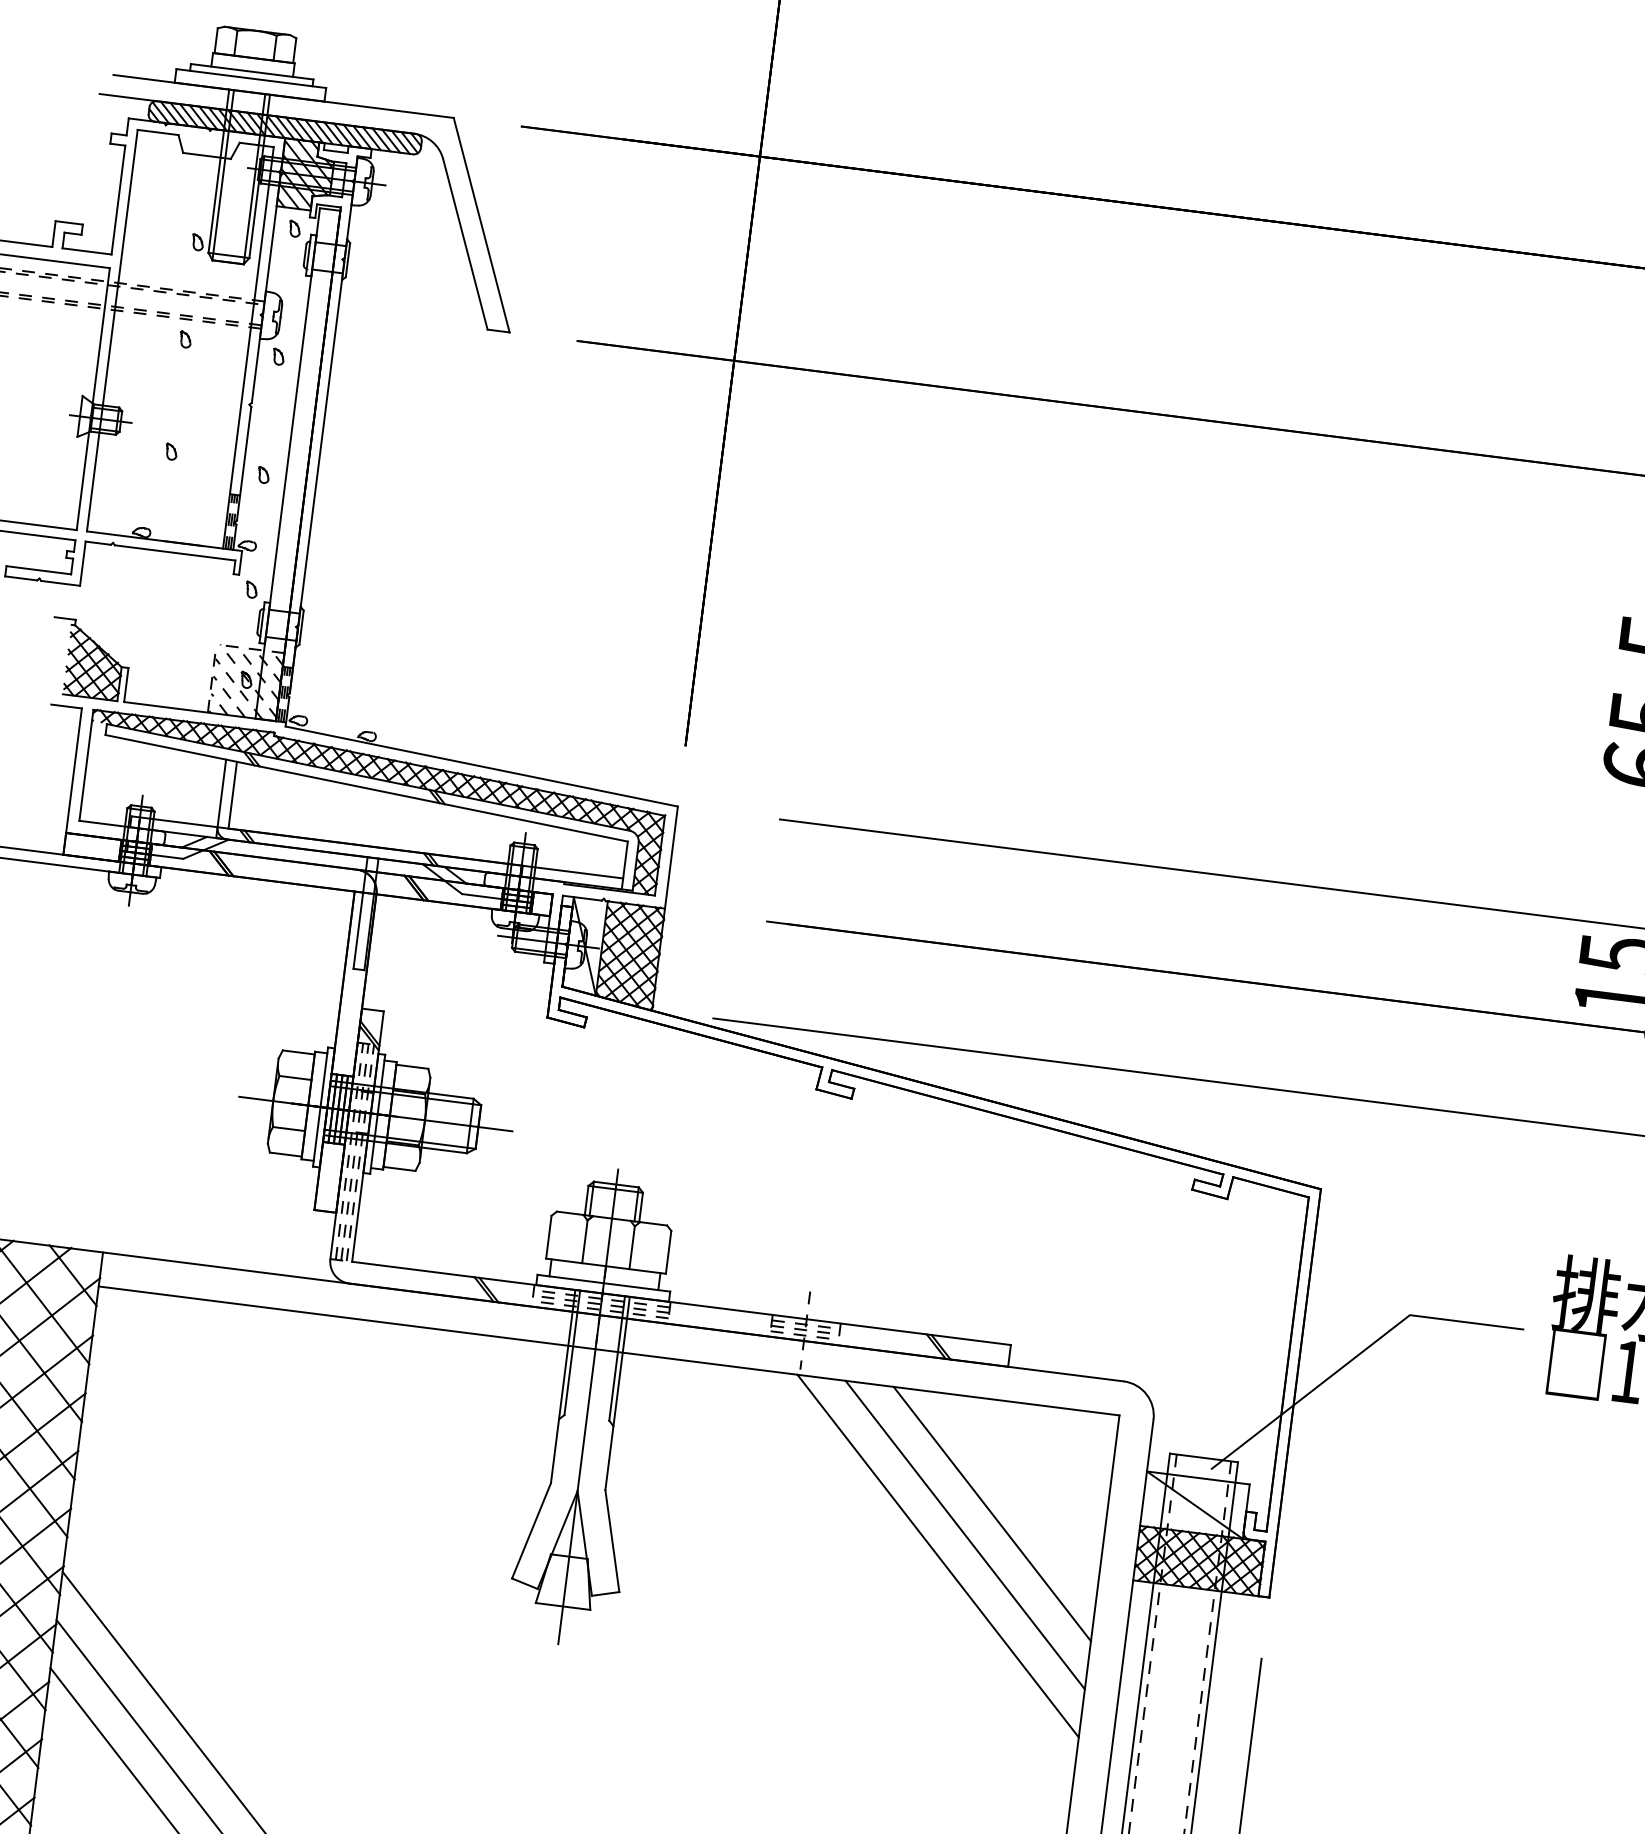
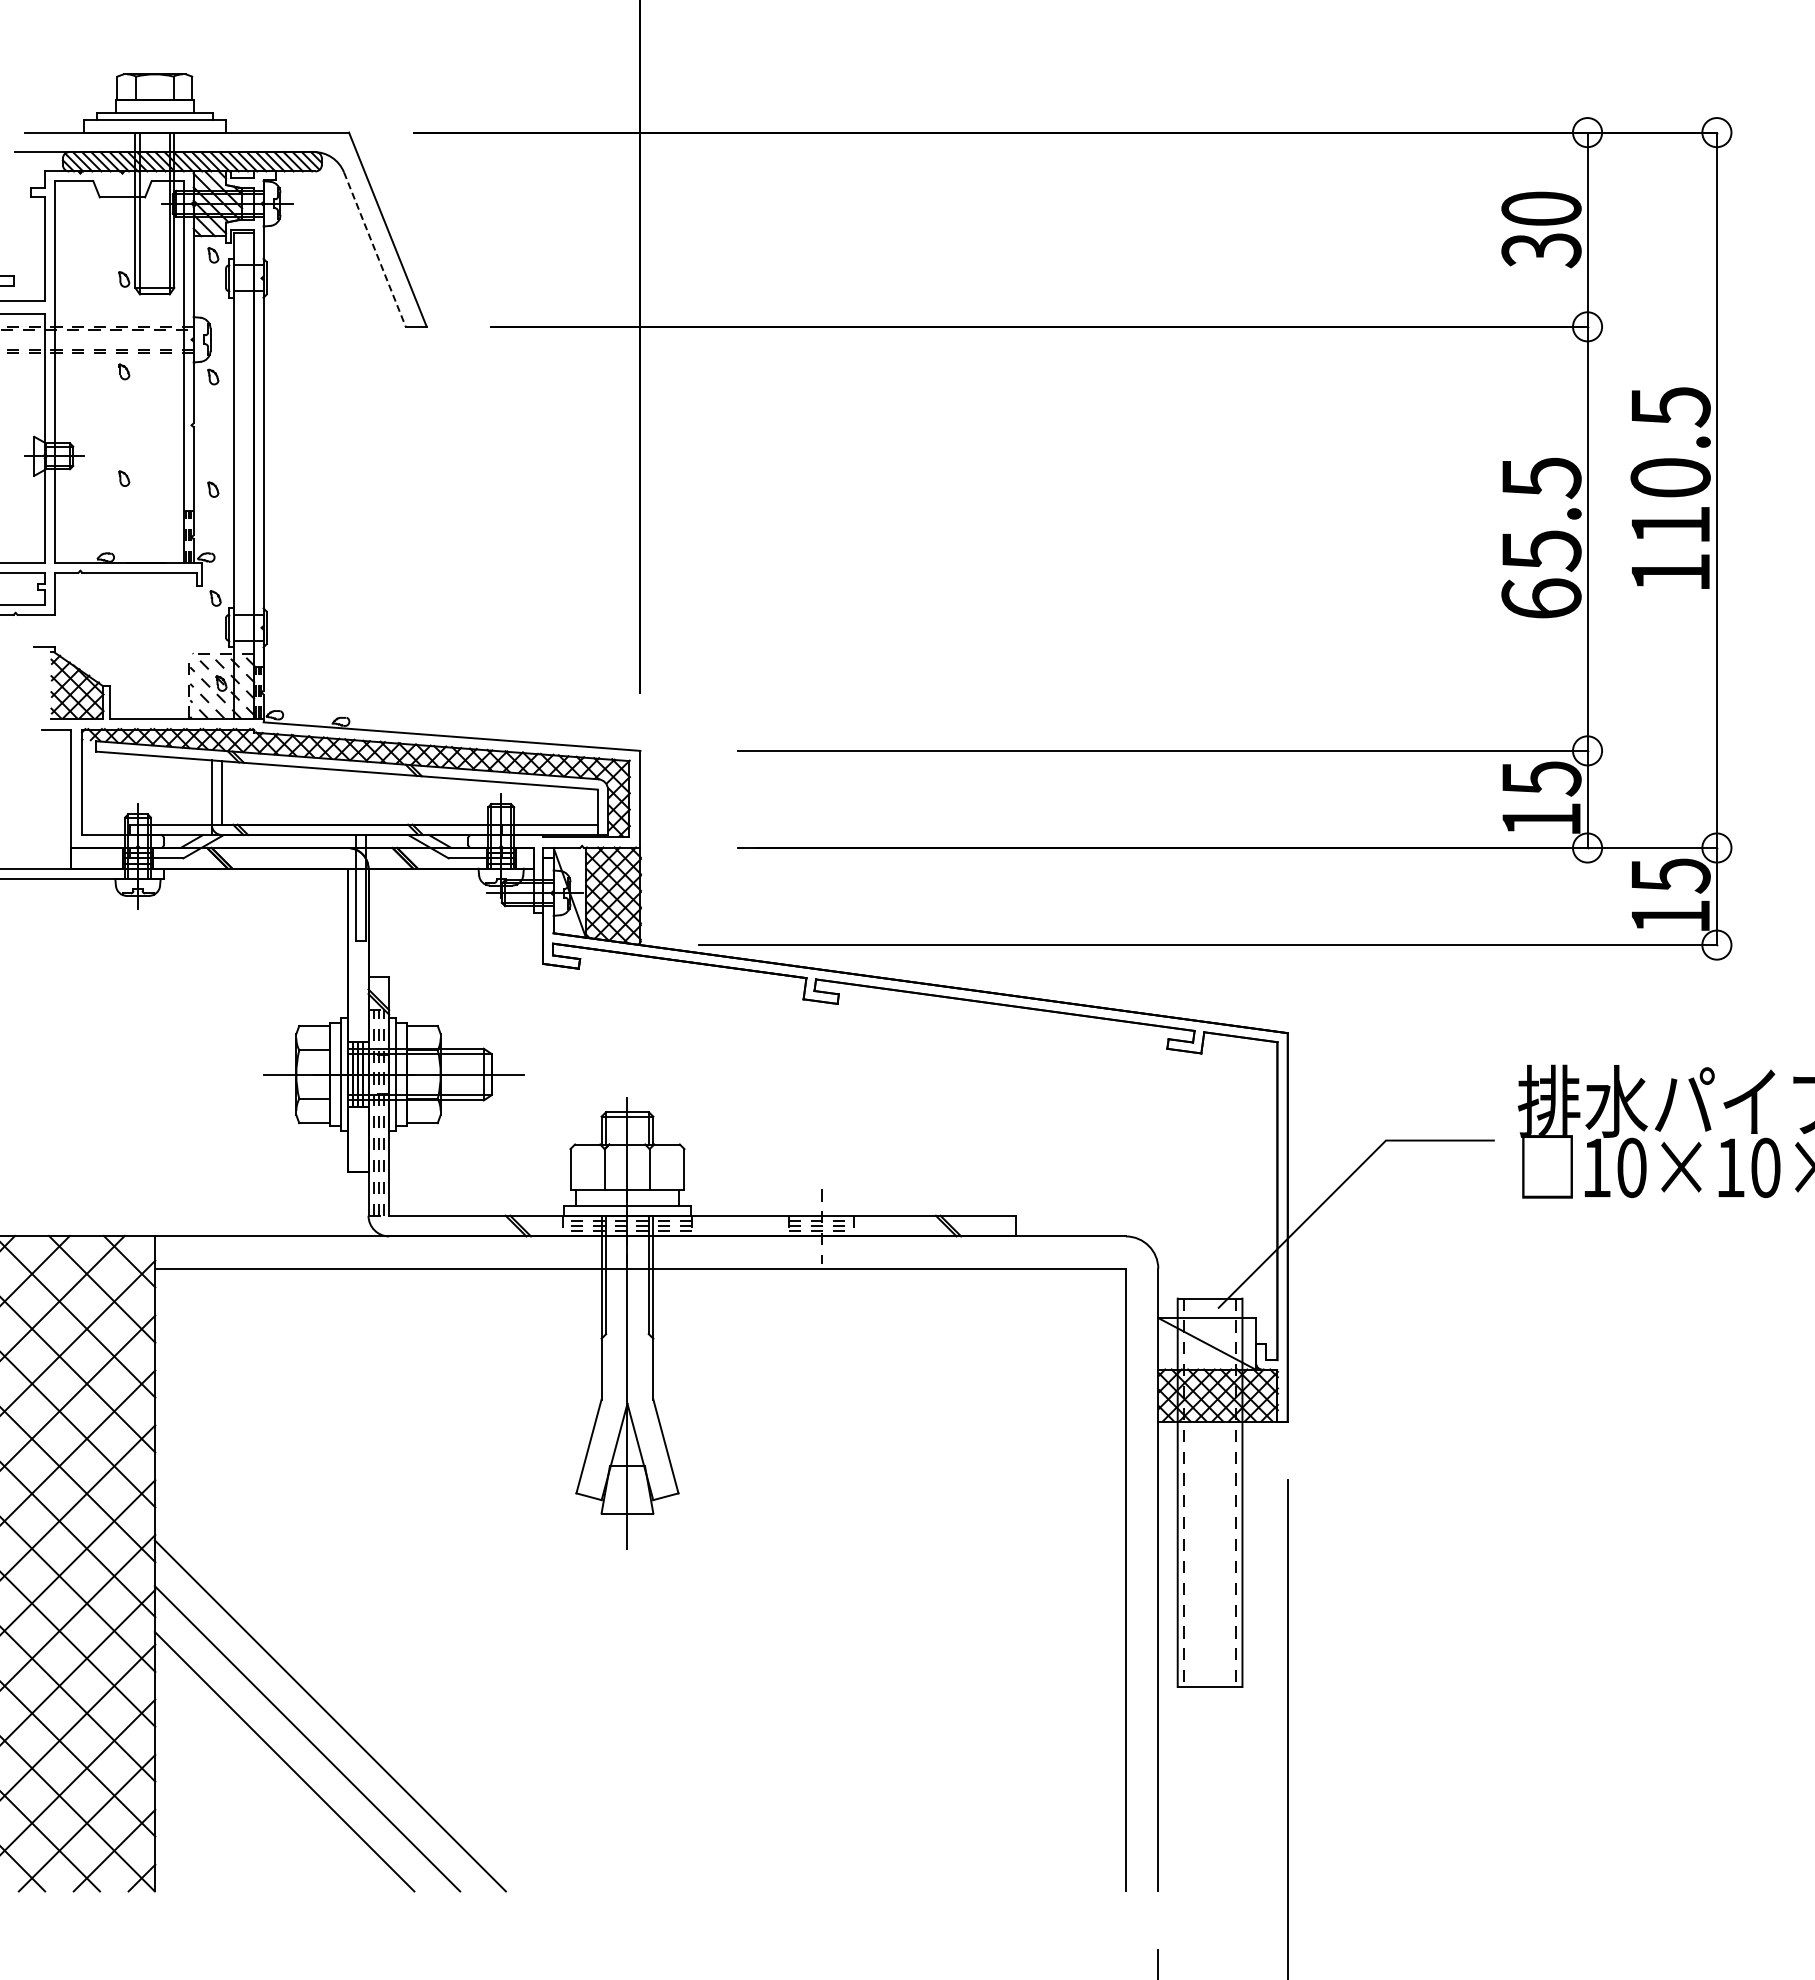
line: (465, 245) -> (375, 250), solid -> dashed
line: (992, 1513) -> (1018, 1375), removed
line: (965, 1534) -> (995, 1398), removed
line: (937, 1555) -> (972, 1421), removed

